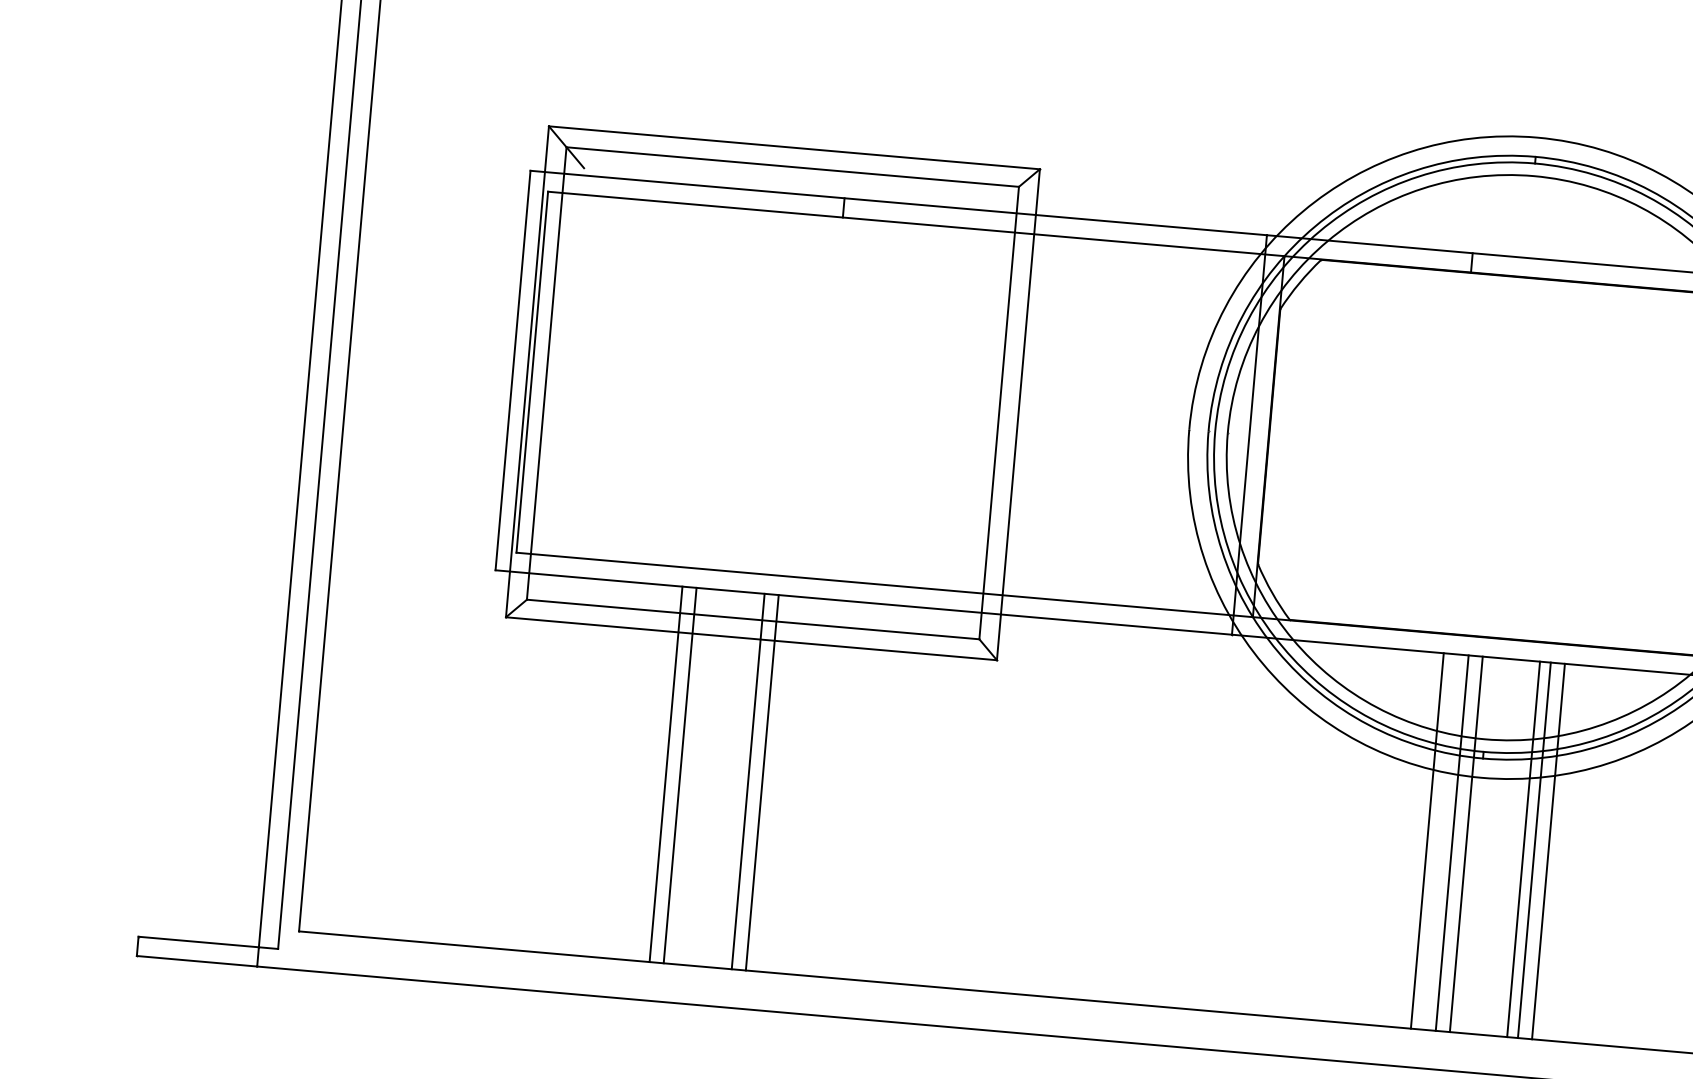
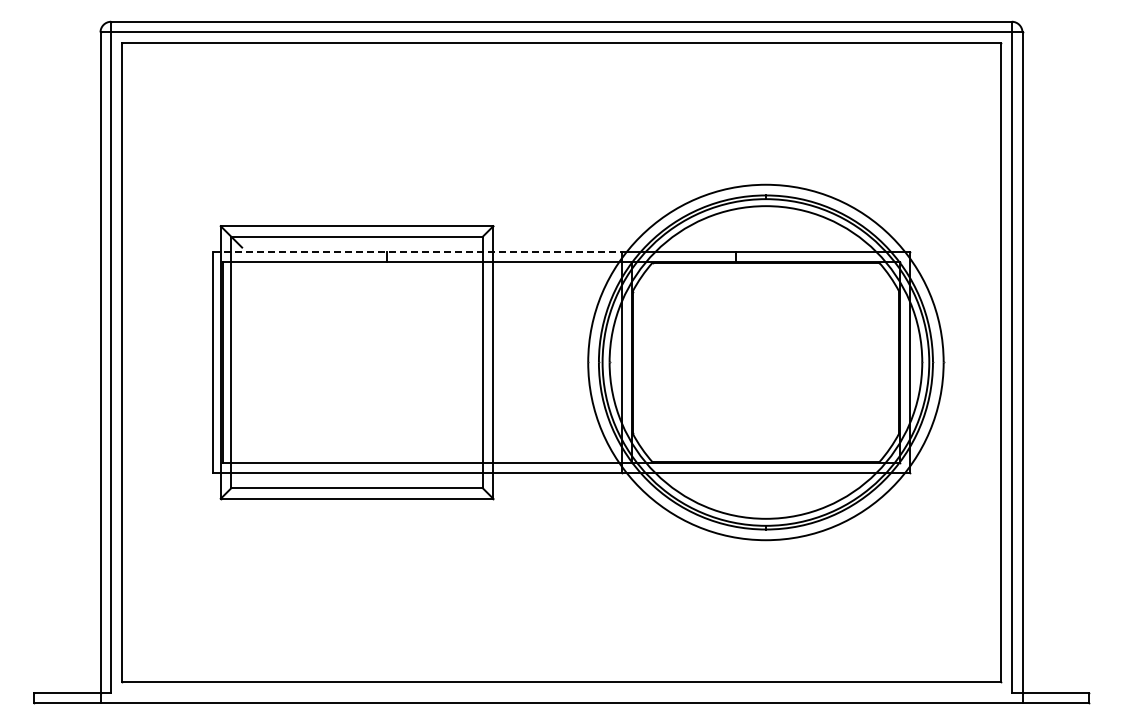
line: (899, 202) -> (417, 251), solid -> dashed
line: (666, 774) -> (316, 577), removed
line: (680, 775) -> (324, 577), removed
line: (748, 781) -> (362, 577), removed
line: (761, 782) -> (369, 577), removed
line: (1427, 840) -> (739, 577), removed
line: (1453, 842) -> (753, 577), removed
line: (1465, 844) -> (760, 577), removed
line: (1523, 849) -> (792, 577), removed
line: (1534, 850) -> (798, 577), removed
line: (1548, 851) -> (806, 577), removed

